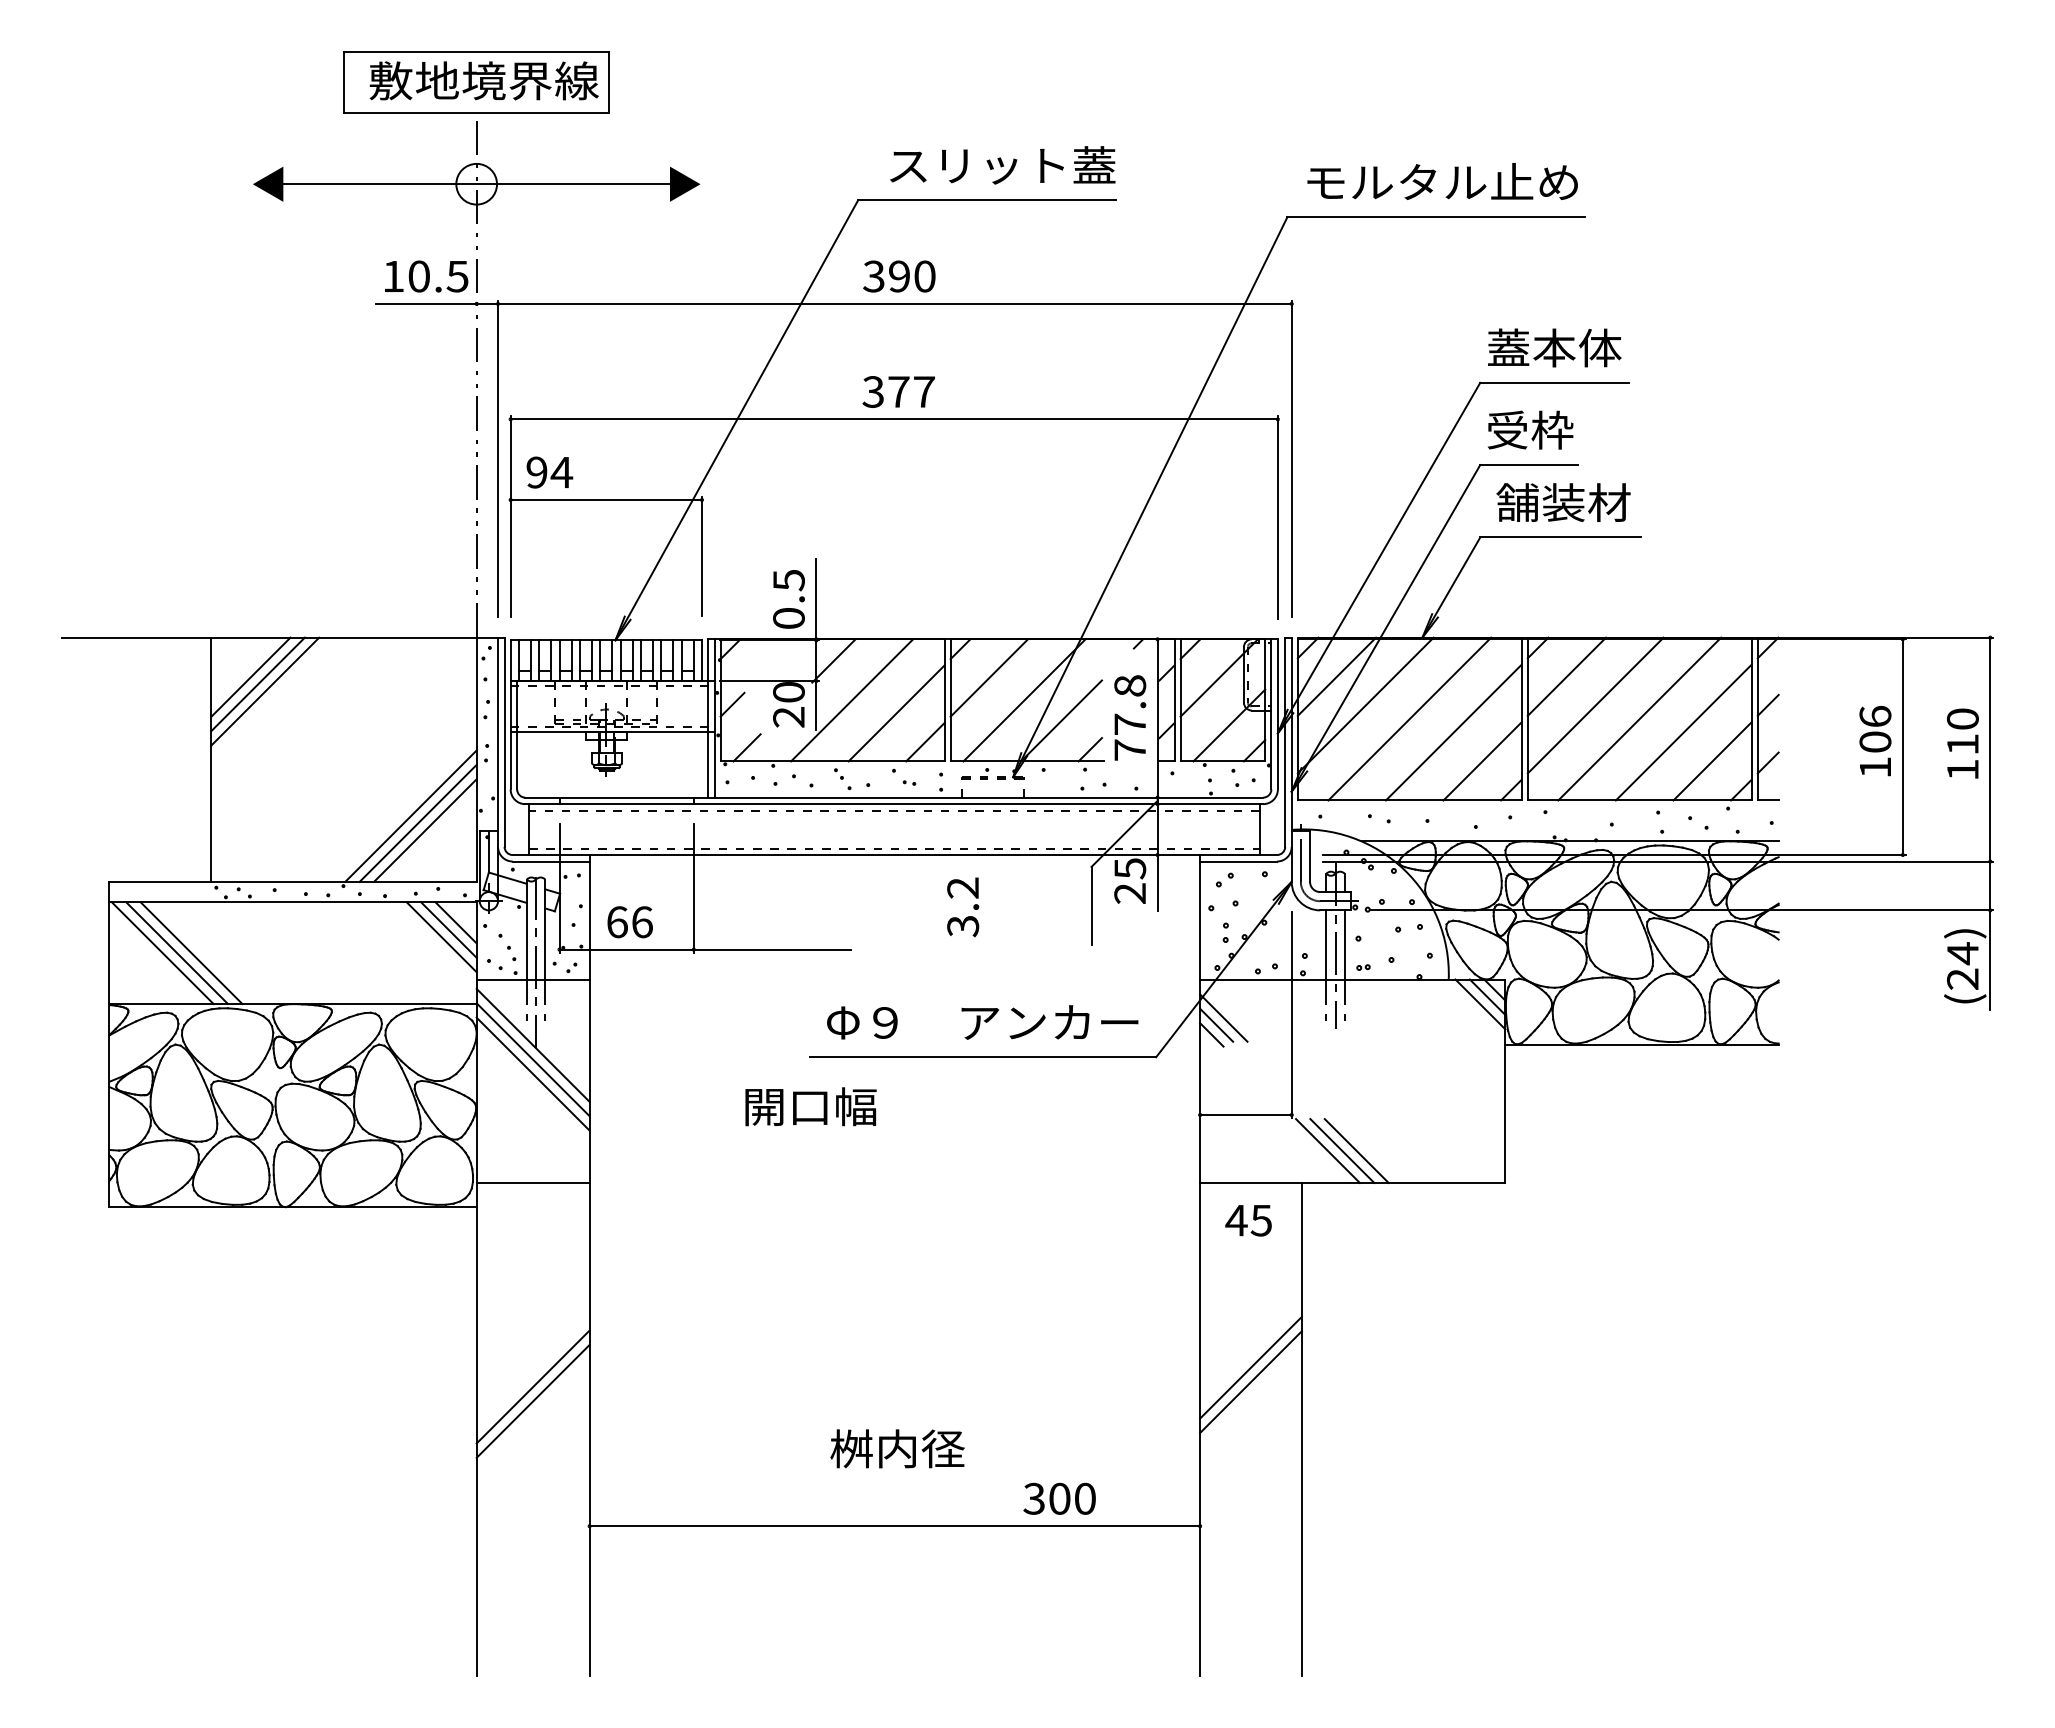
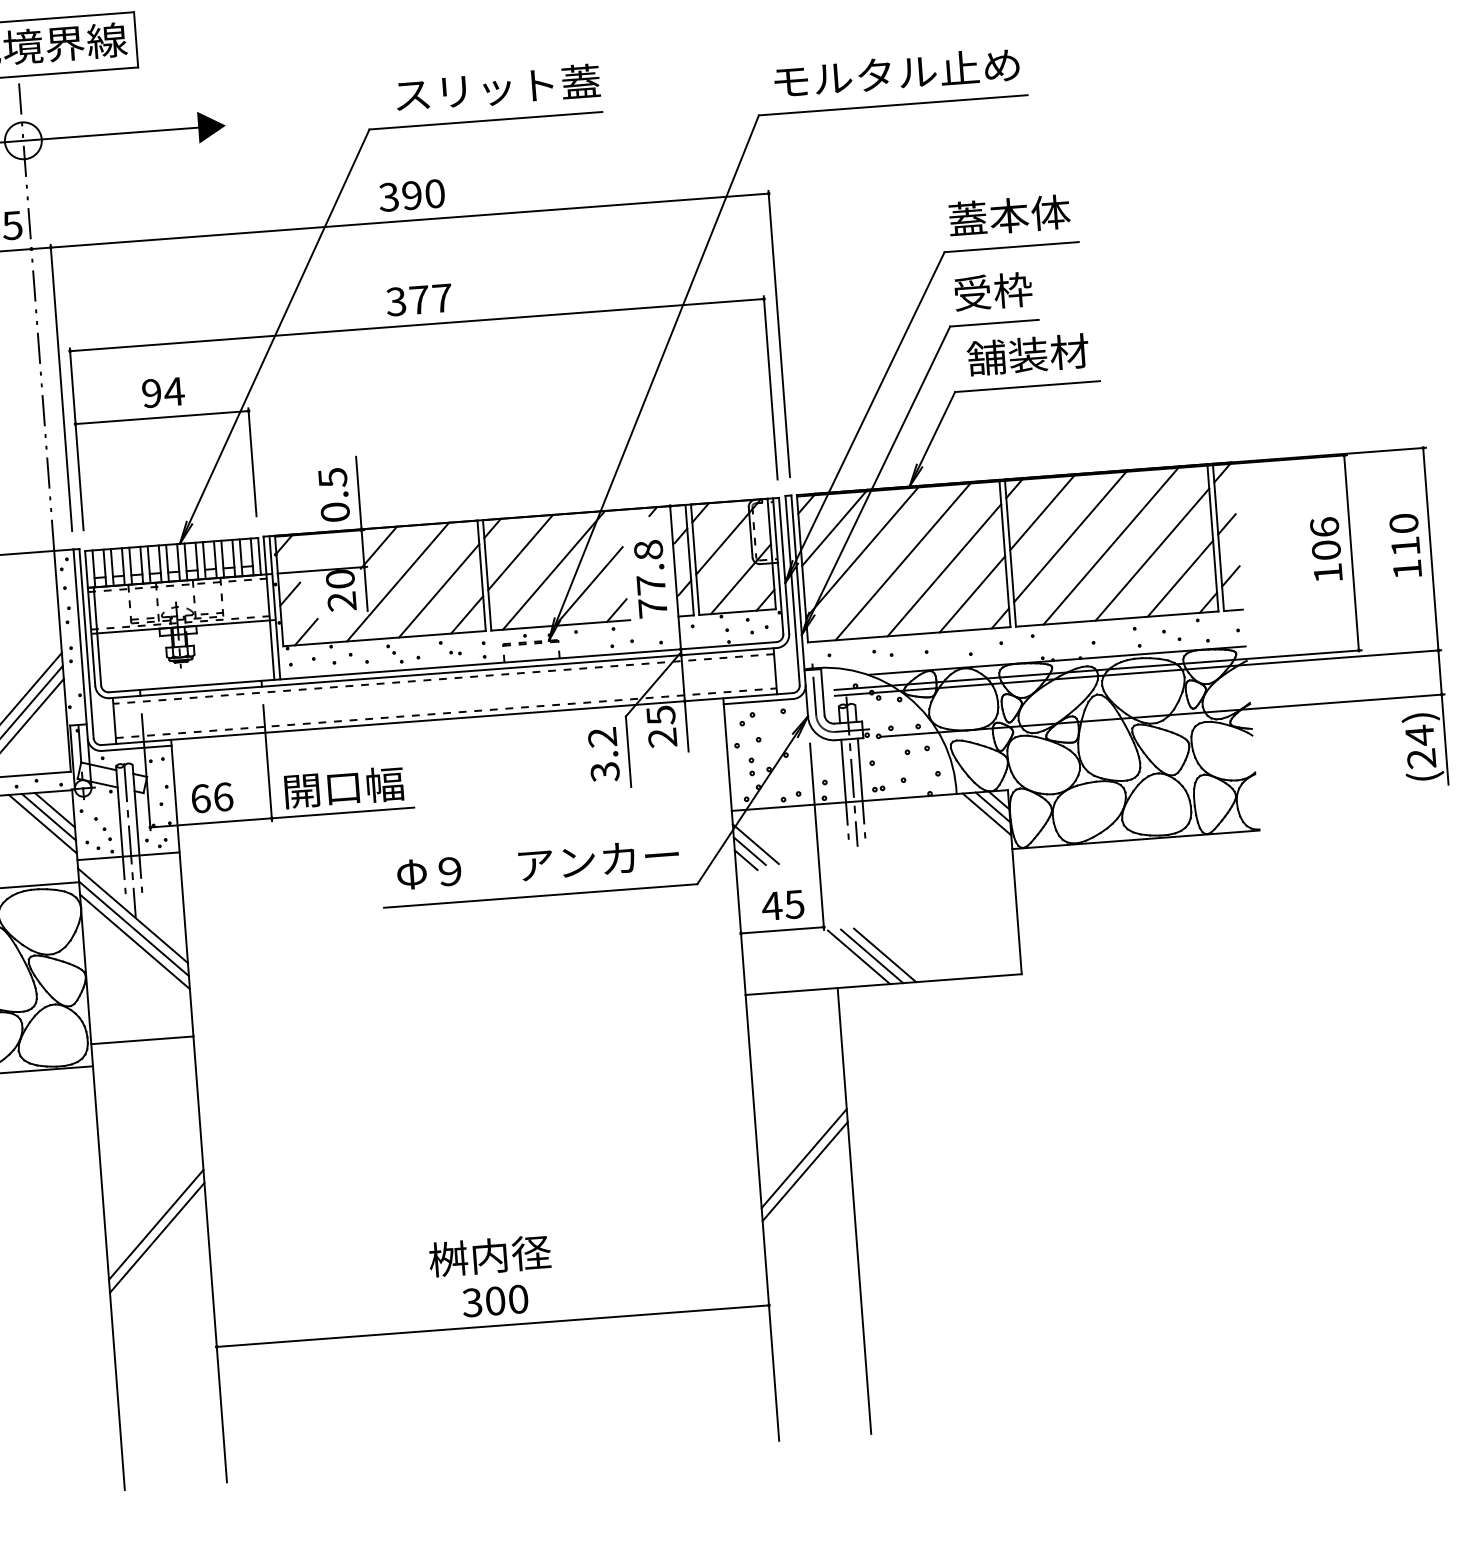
text: (549, 472) -> (163, 392), moved
text: (963, 907) -> (604, 755), moved
text: (810, 1106) -> (343, 787), moved
text: (1248, 1220) -> (782, 905), moved
text: (1059, 1498) -> (495, 1300), moved

